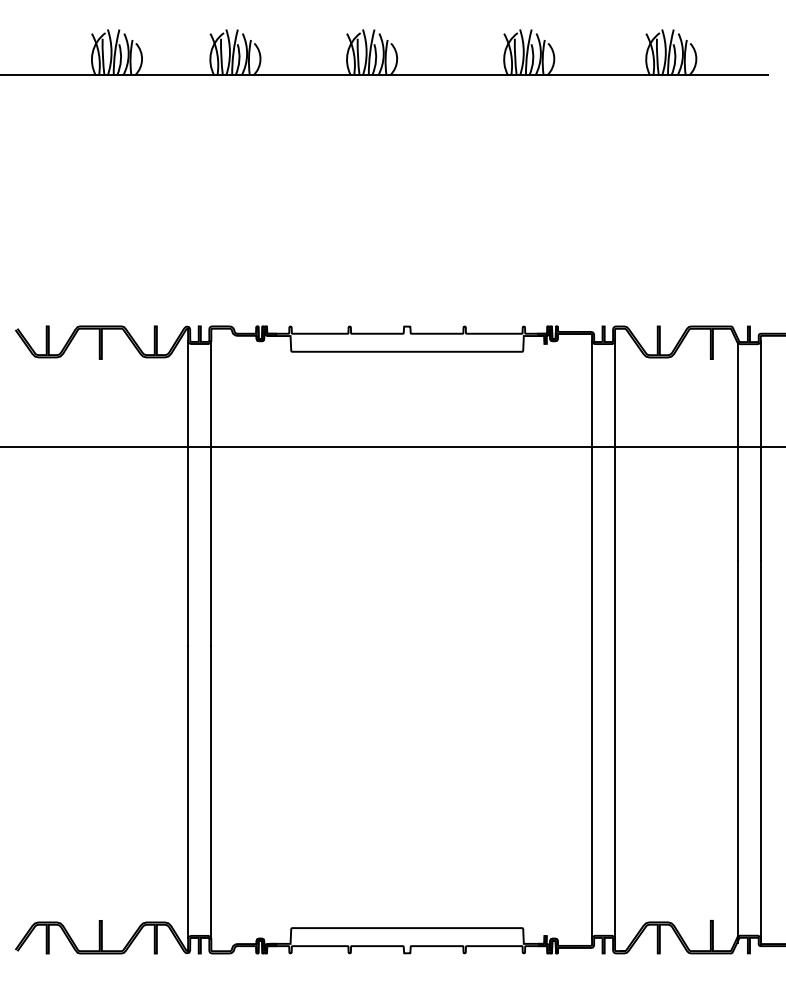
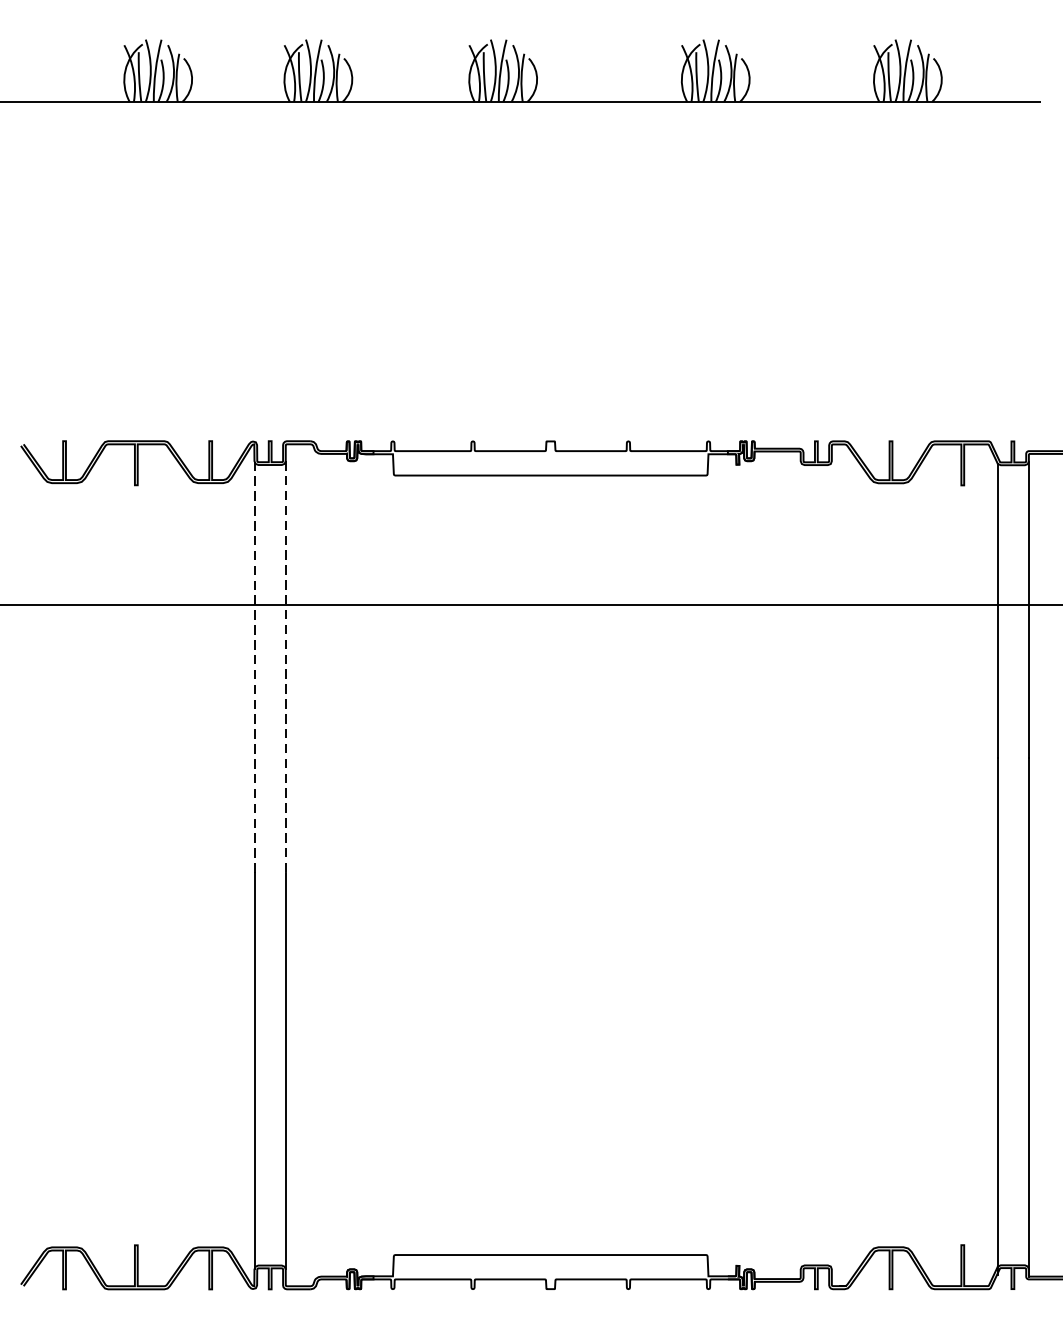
line: (188, 494) -> (254, 668), solid -> dashed
line: (211, 494) -> (286, 668), solid -> dashed
line: (592, 639) -> (801, 864), removed
line: (615, 639) -> (832, 864), removed

